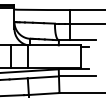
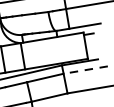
line: (77, 76) -> (85, 70), solid -> dashed

